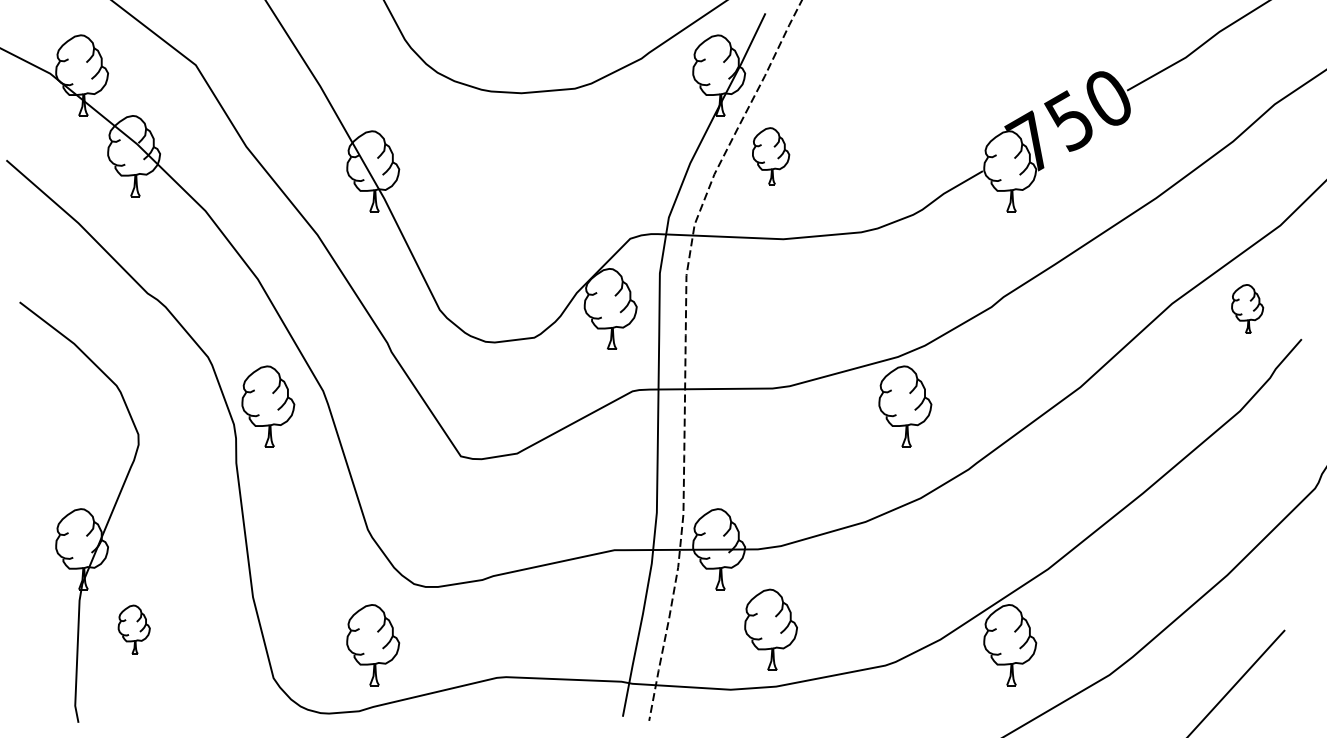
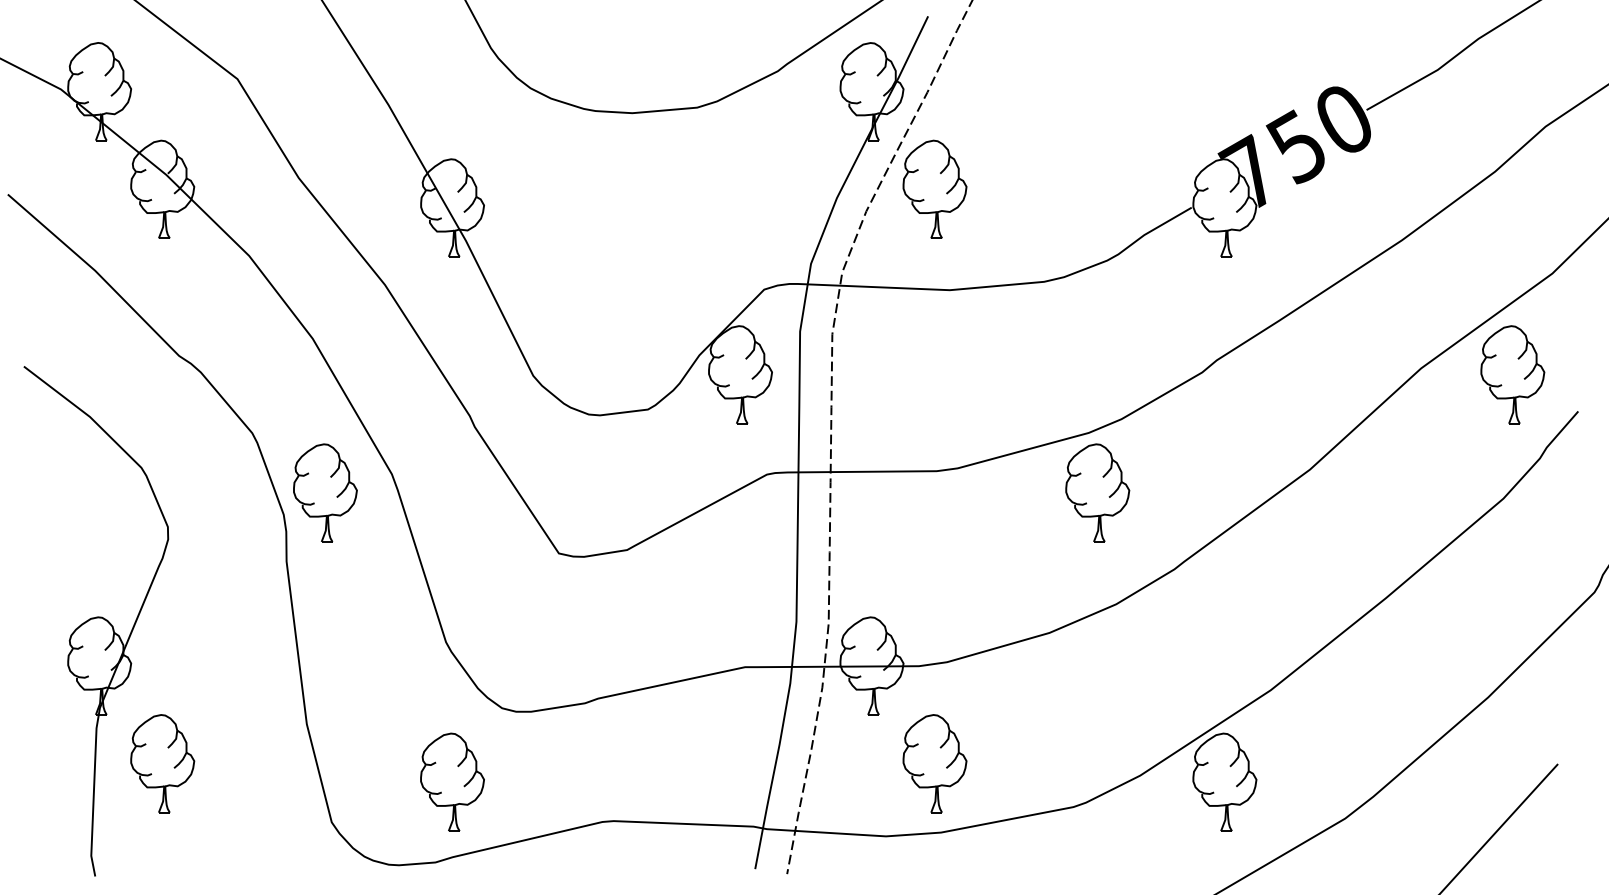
part: (770, 156) -> (934, 189), size x1.43
part: (1247, 308) -> (1512, 374), size x1.67
part: (134, 629) -> (163, 763), size x1.67

